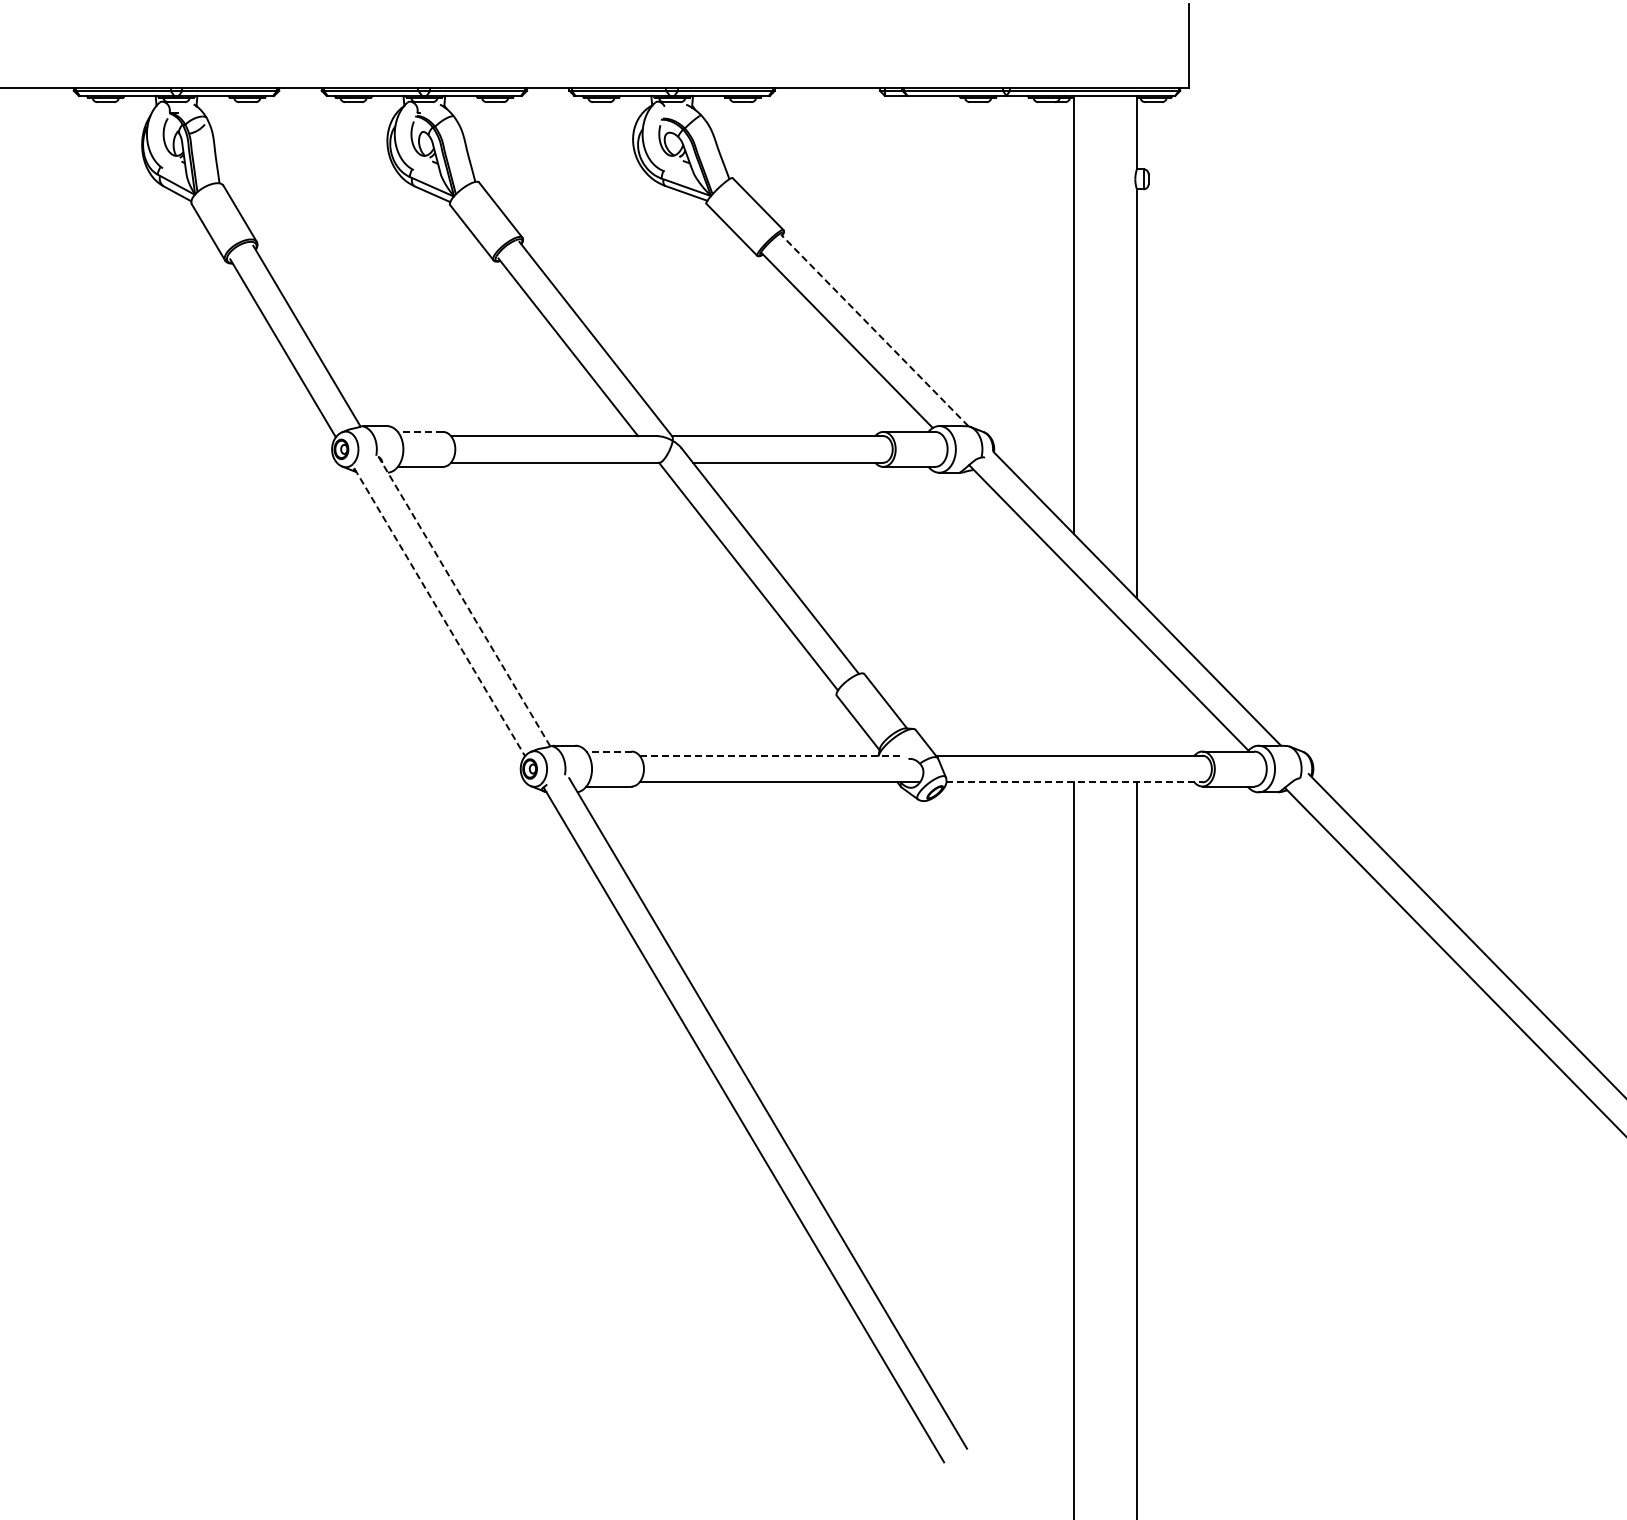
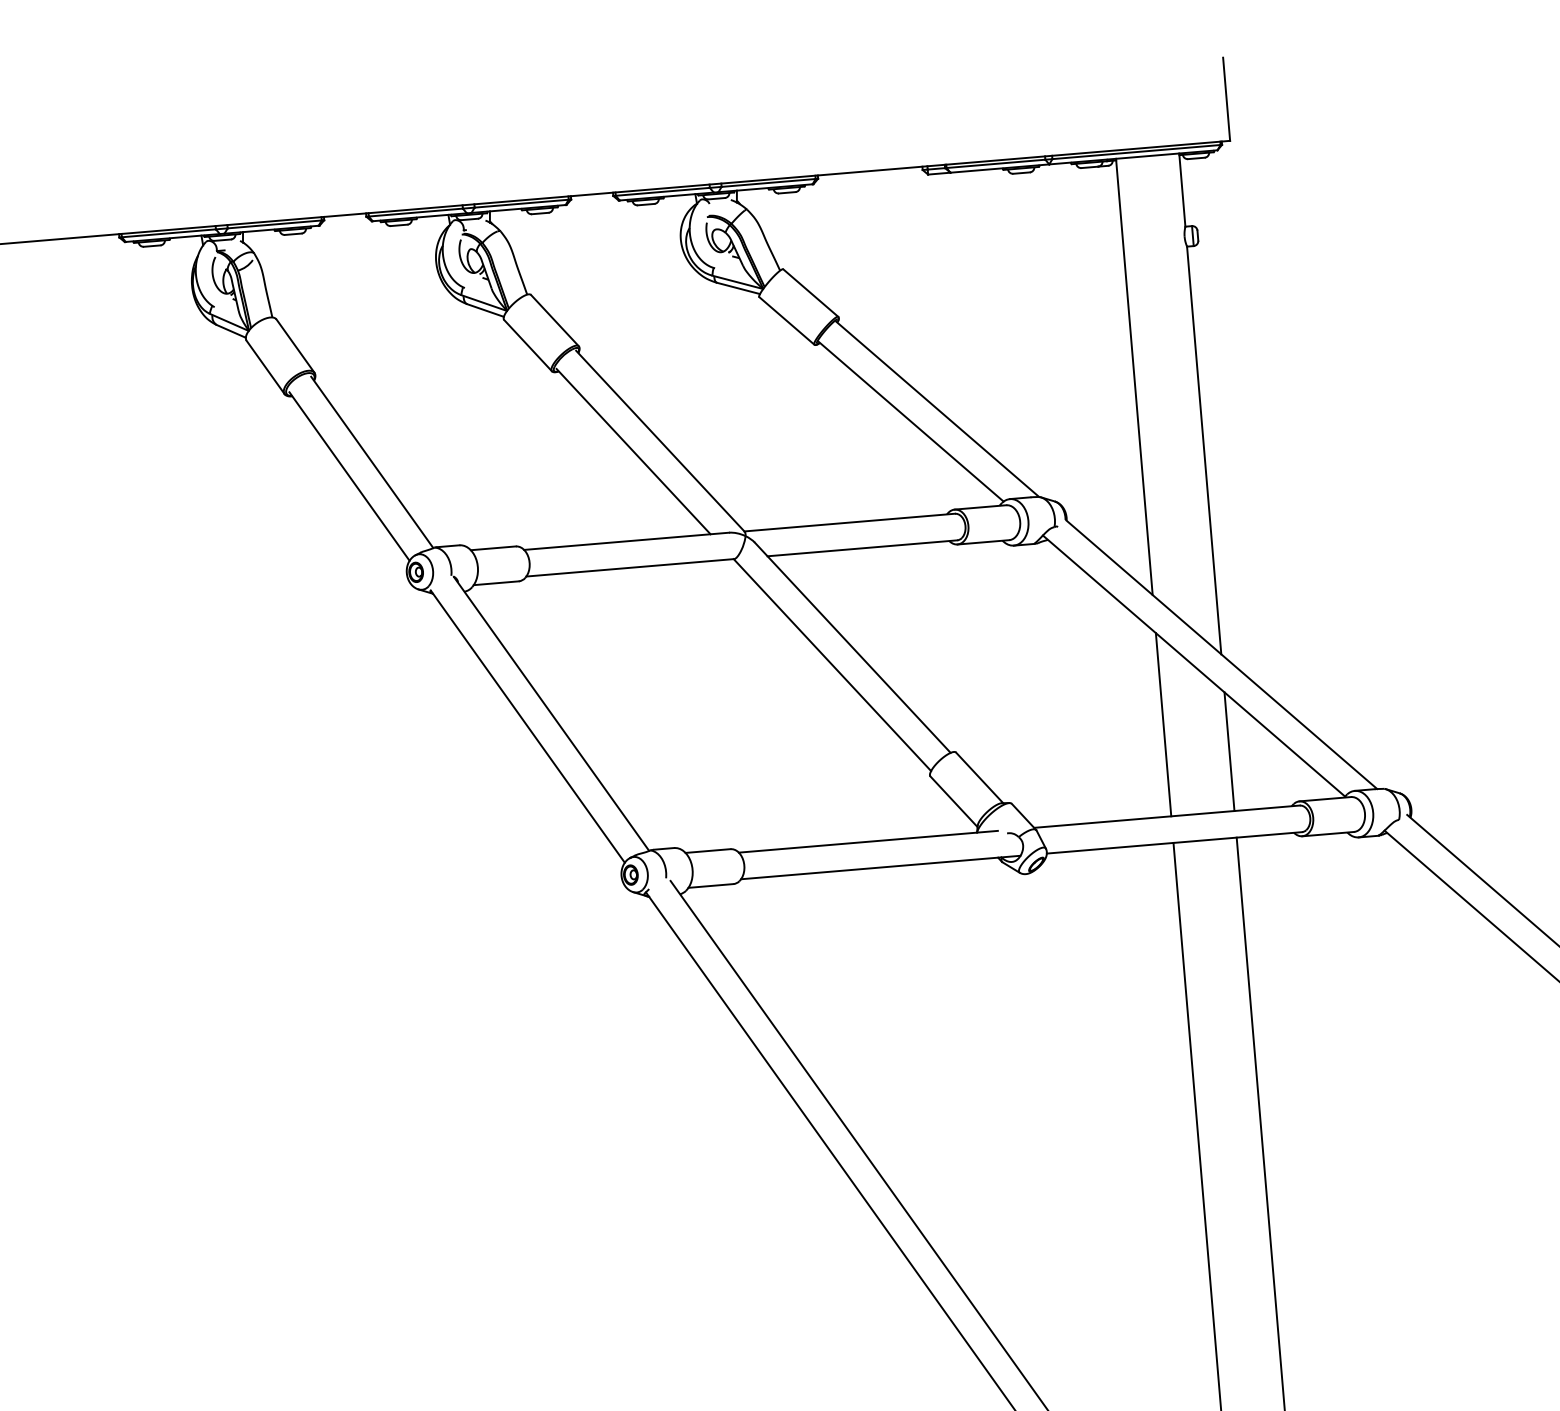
line: (874, 330) -> (937, 409), dashed -> solid
line: (420, 431) -> (493, 547), dashed -> solid
line: (464, 601) -> (551, 713), dashed -> solid
line: (440, 612) -> (528, 726), dashed -> solid
line: (1073, 663) -> (1163, 724), added
line: (1136, 695) -> (1228, 751), added
line: (609, 751) -> (708, 850), dashed -> solid
line: (769, 755) -> (868, 841), dashed -> solid
line: (1074, 782) -> (1174, 842), dashed -> solid

